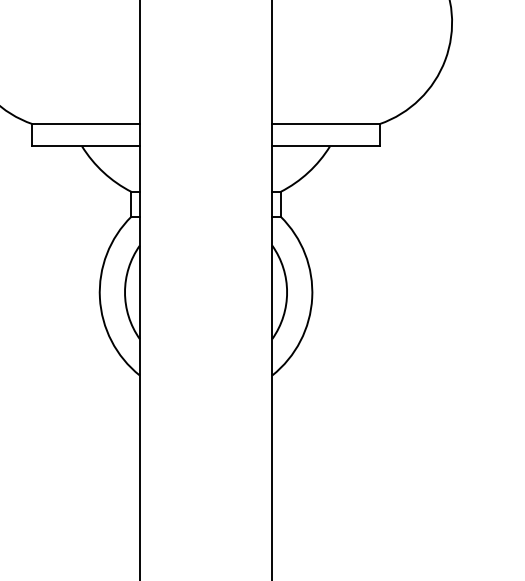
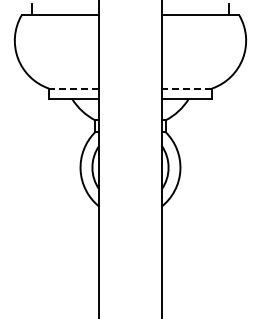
line: (84, 124) -> (73, 88), solid -> dashed
line: (325, 124) -> (186, 88), solid -> dashed

